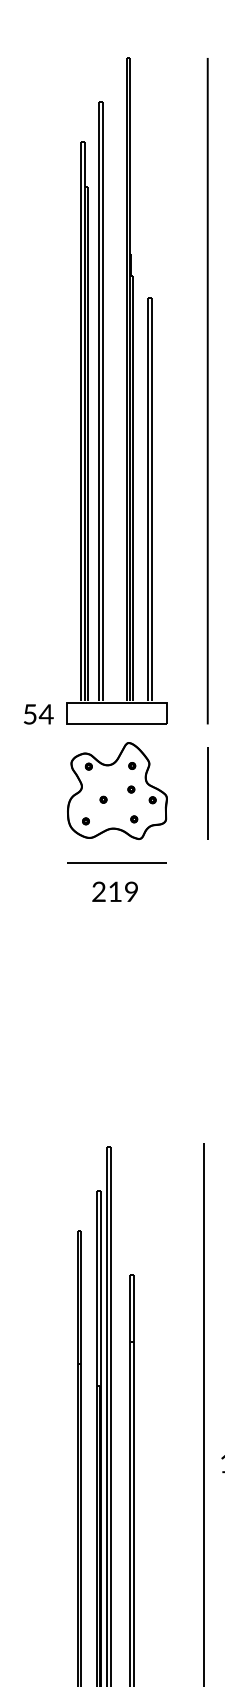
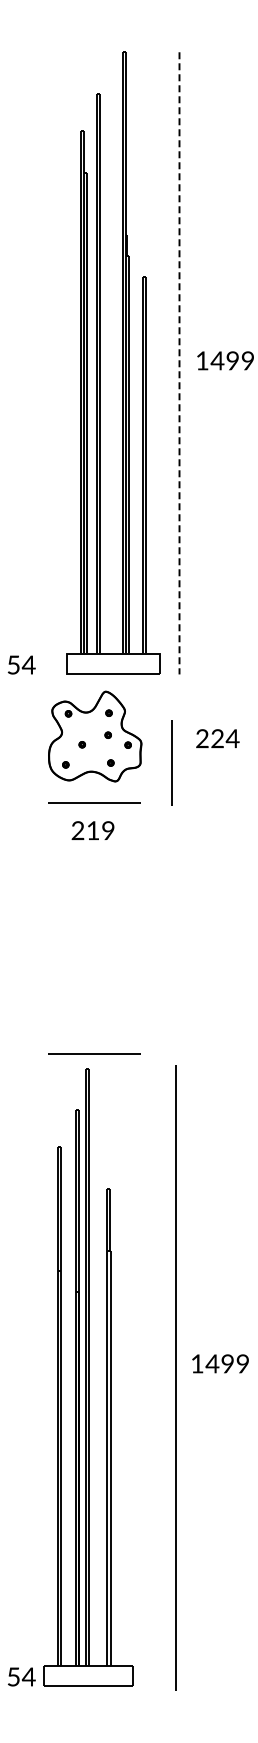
part: (126, 390) -> (122, 362), moved
line: (207, 391) -> (179, 363), solid -> dashed
line: (207, 793) -> (171, 762), moved
line: (116, 1130) -> (94, 1053), added

